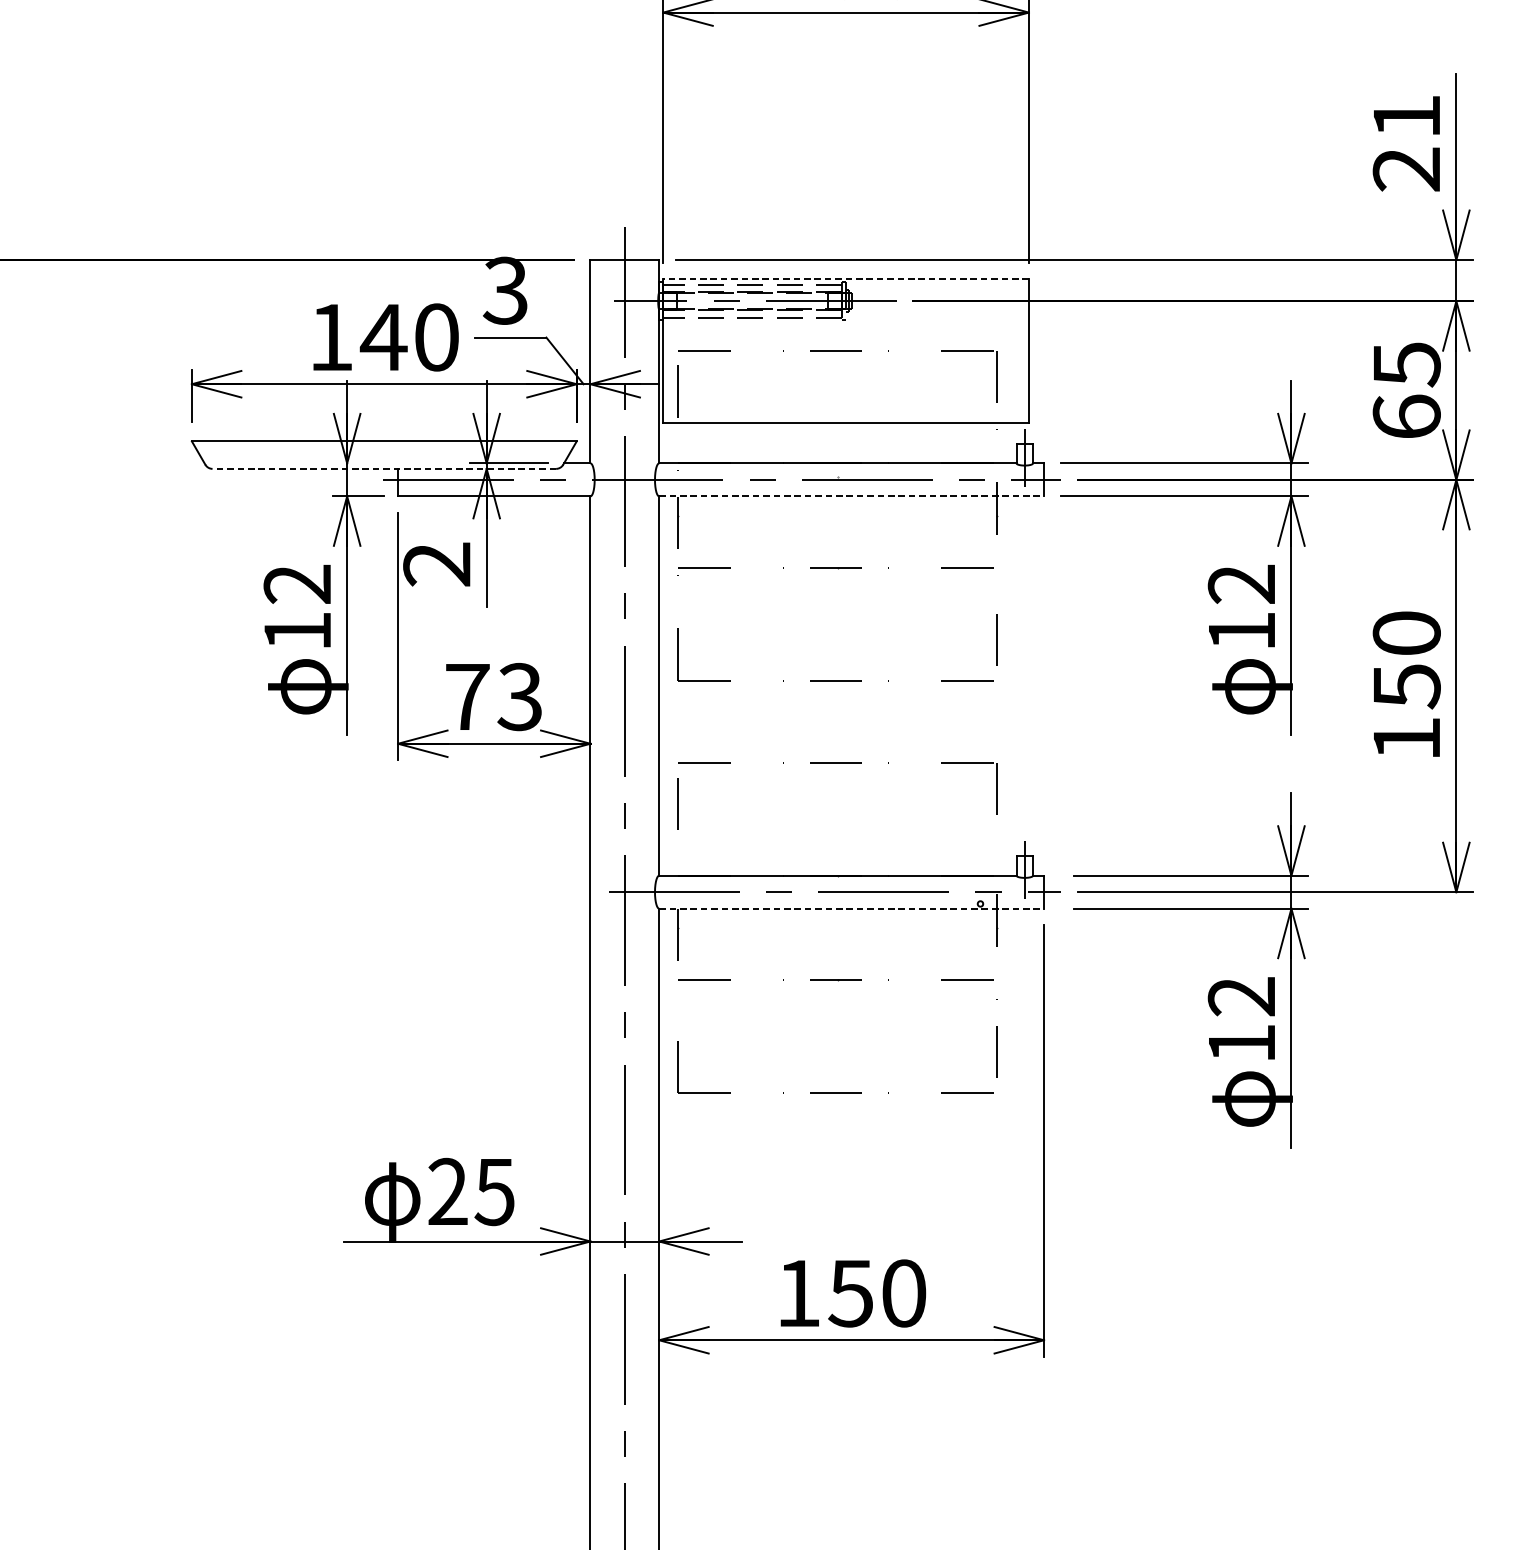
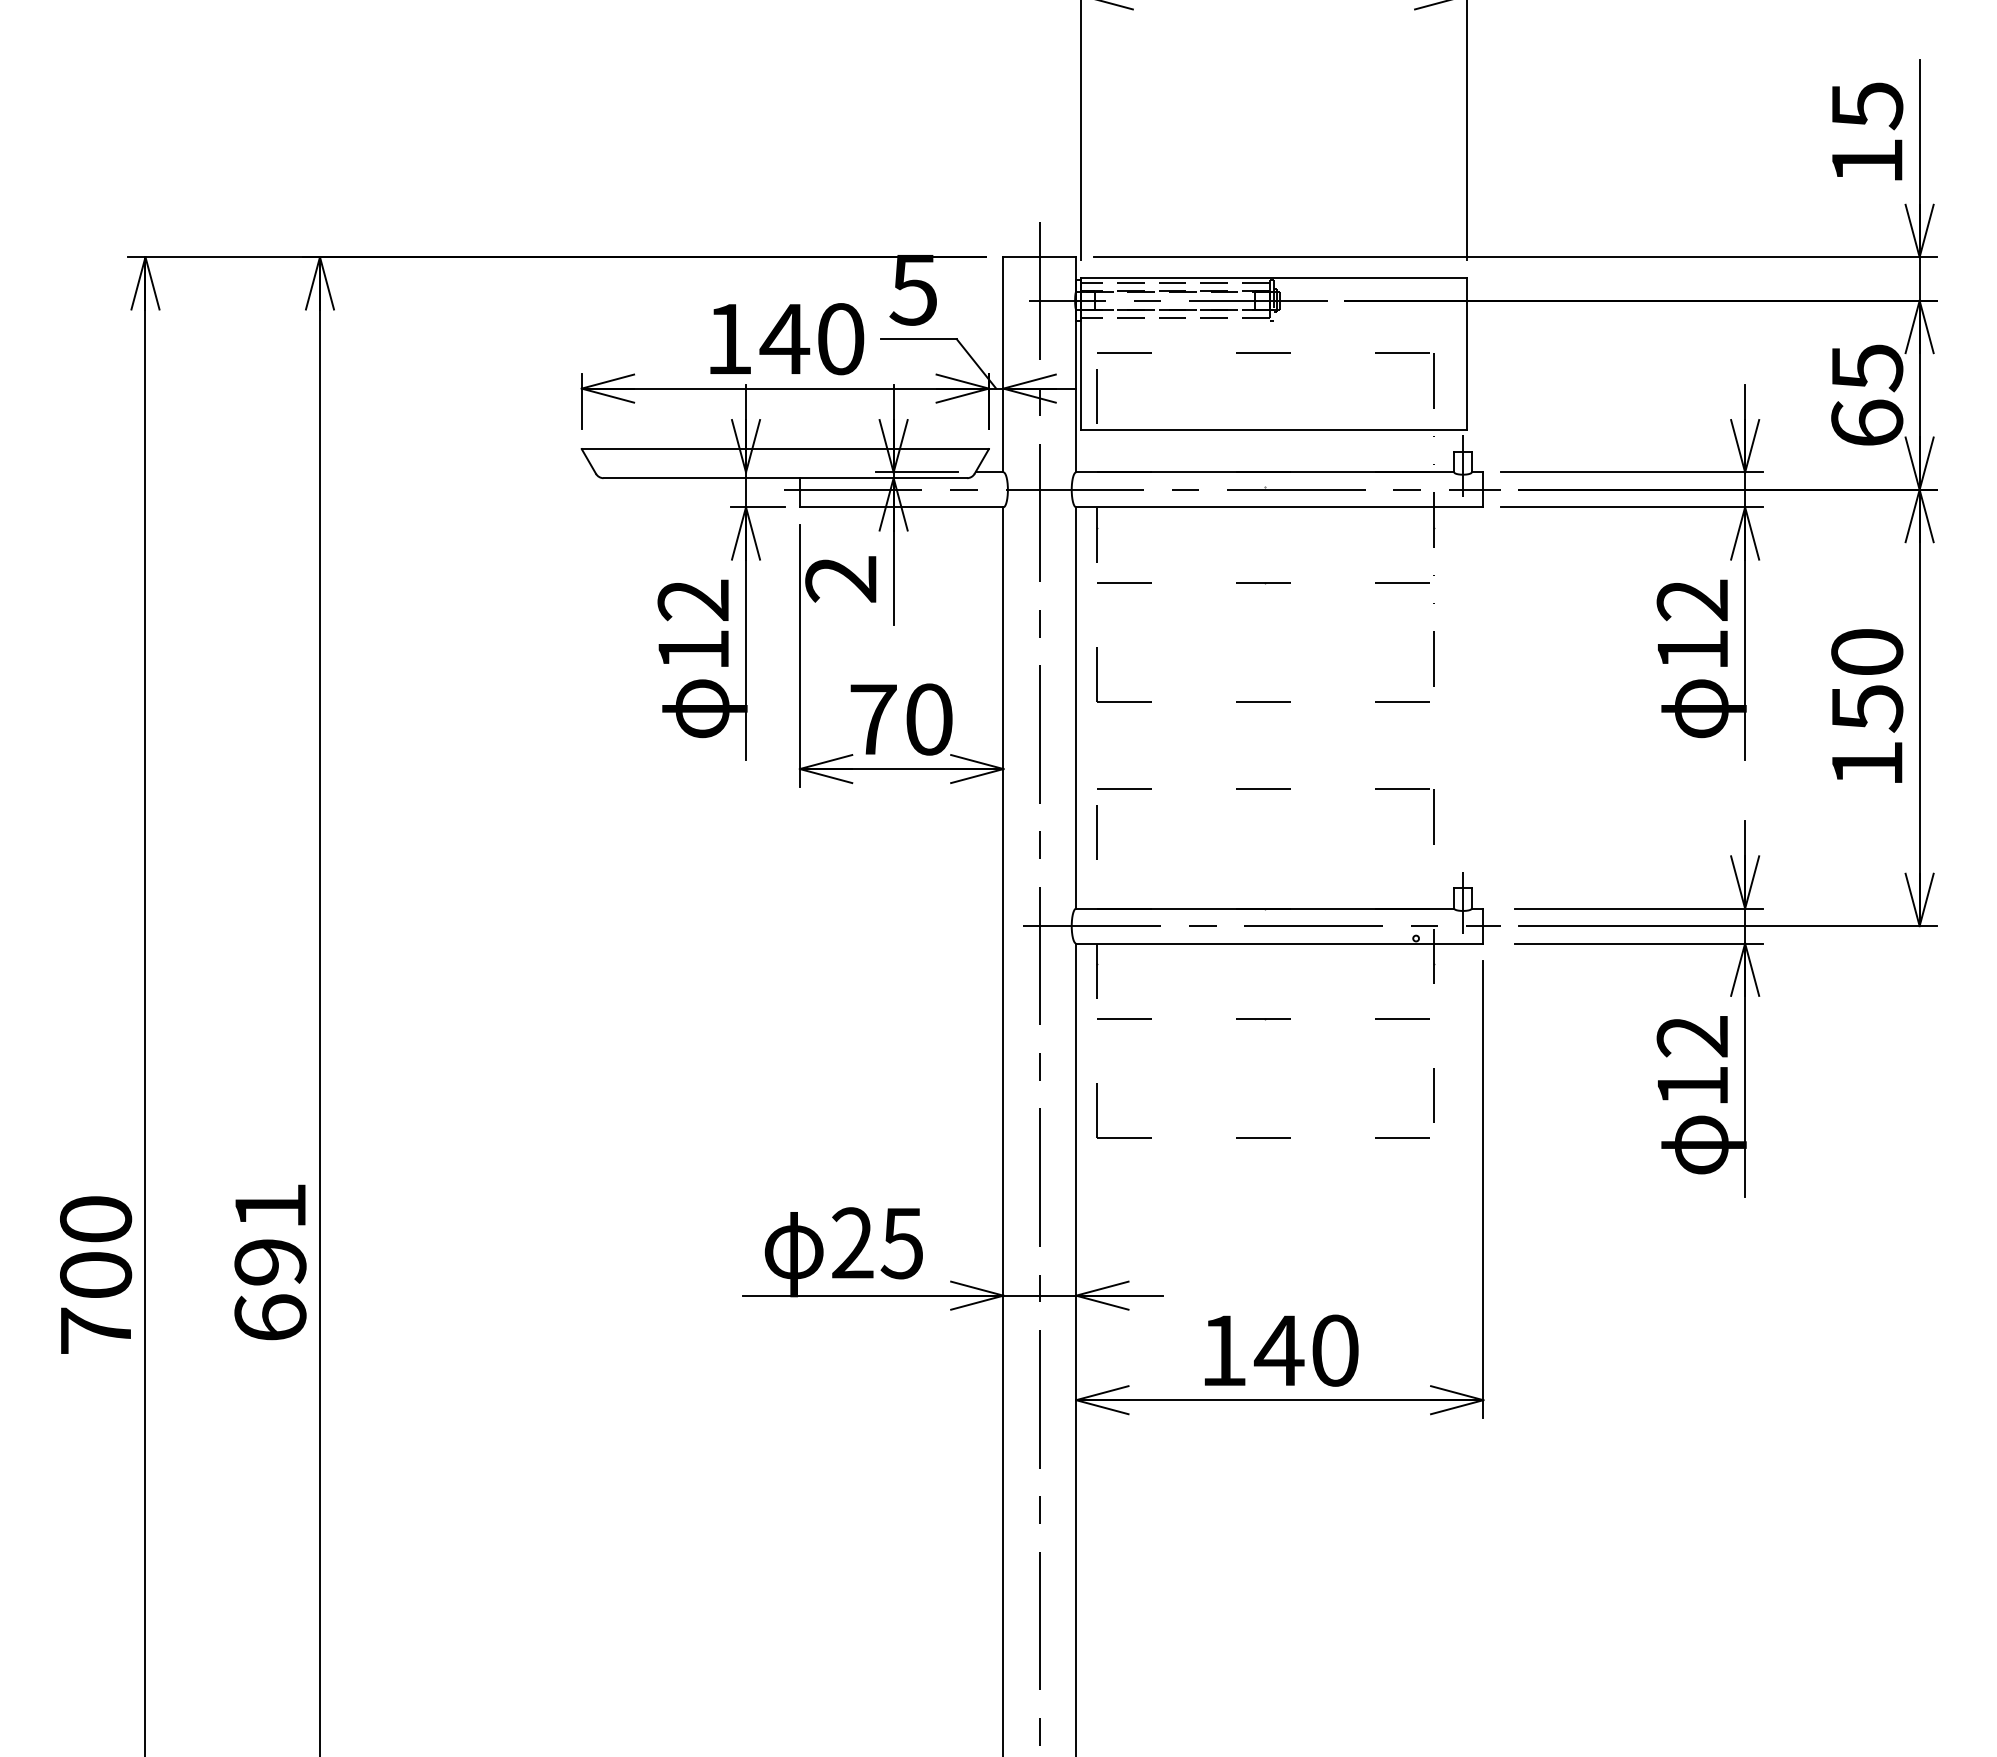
text: (1407, 143) -> (1867, 133), 21 -> 15
line: (845, 279) -> (1273, 277), dashed -> solid
text: (504, 290) -> (912, 289), 3 -> 5
line: (384, 469) -> (785, 478), dashed -> solid
line: (851, 496) -> (1279, 507), dashed -> solid
text: (519, 696) -> (928, 719), 73 -> 70
line: (851, 908) -> (1279, 943), dashed -> solid
text: (850, 1293) -> (1278, 1350), 150 -> 140

